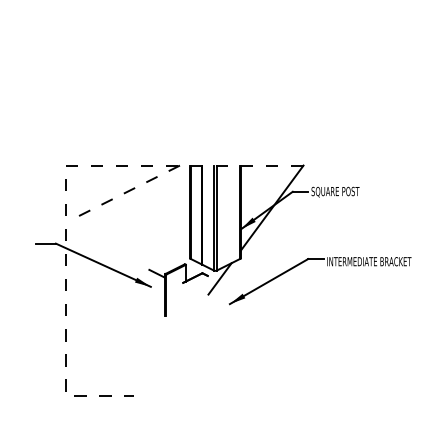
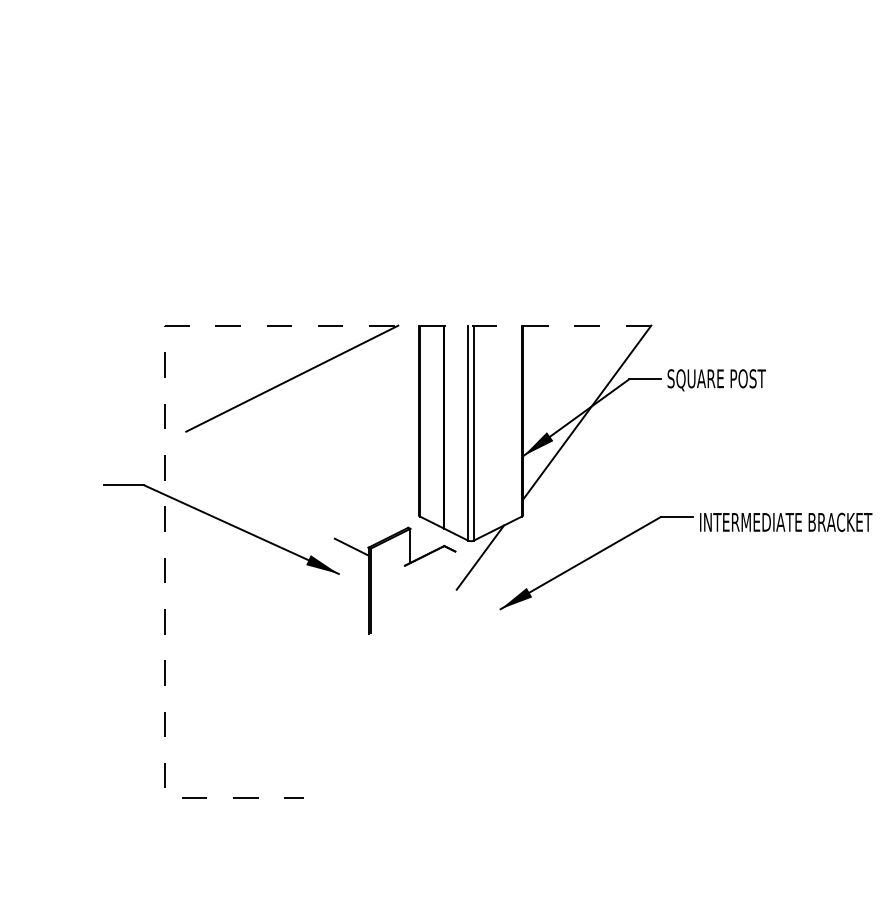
line: (128, 191) -> (293, 378), dashed -> solid

